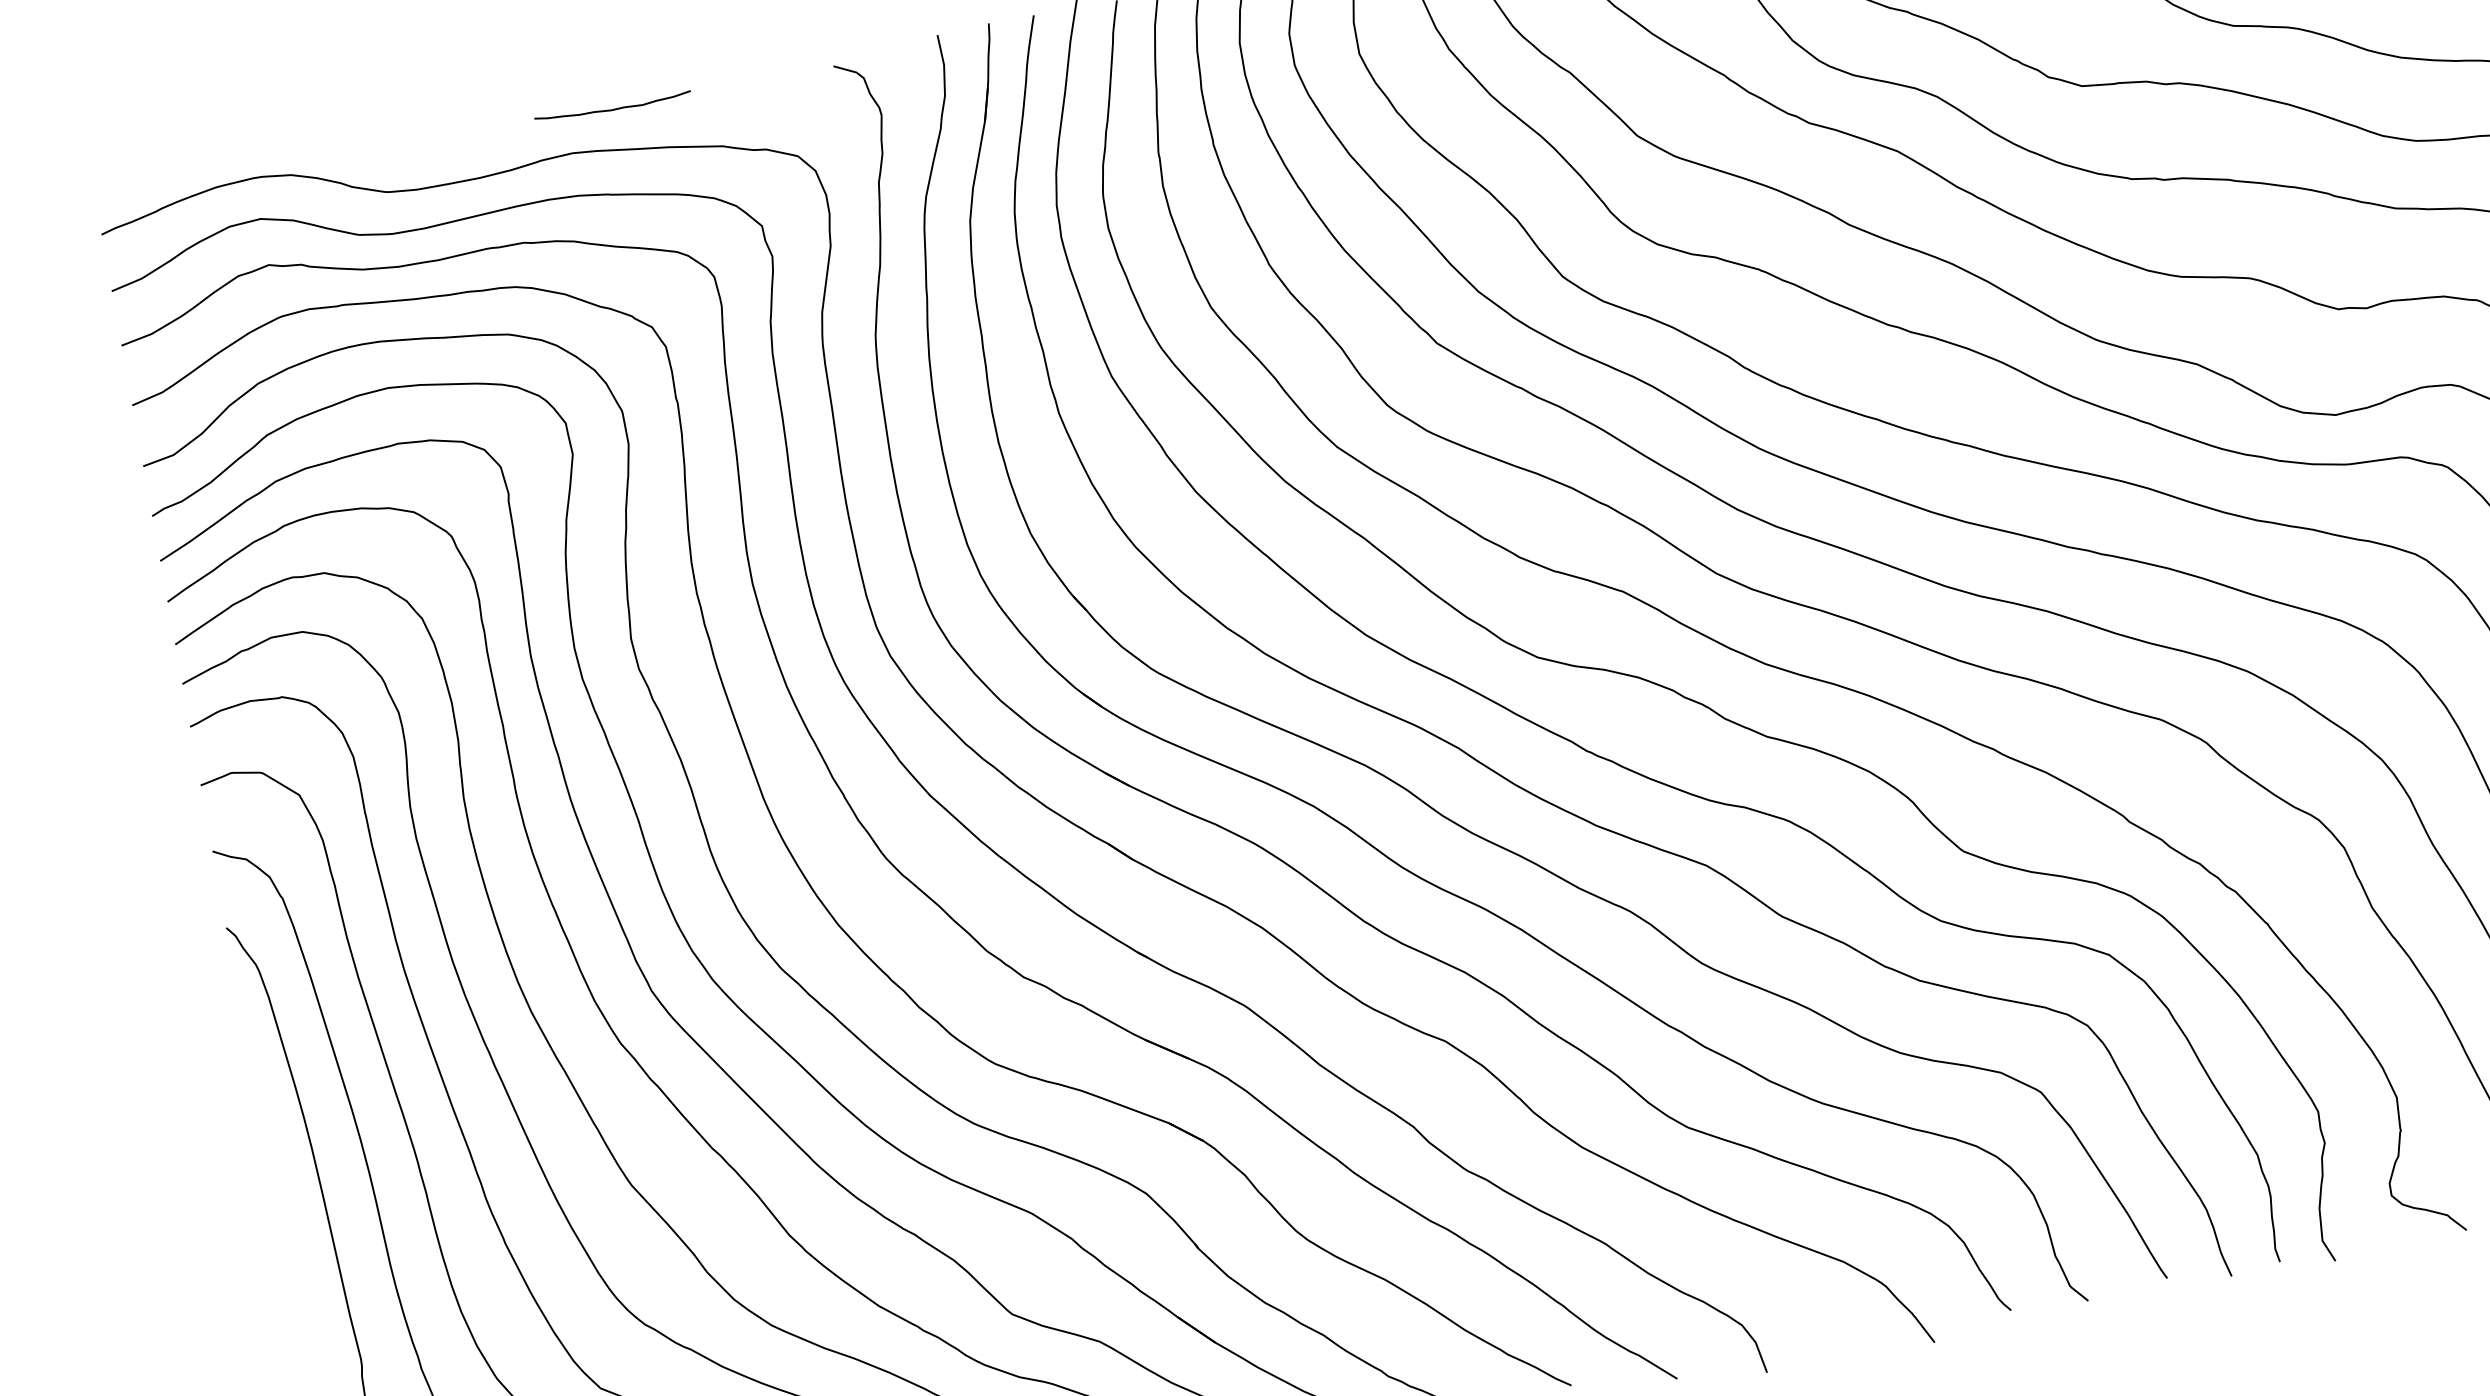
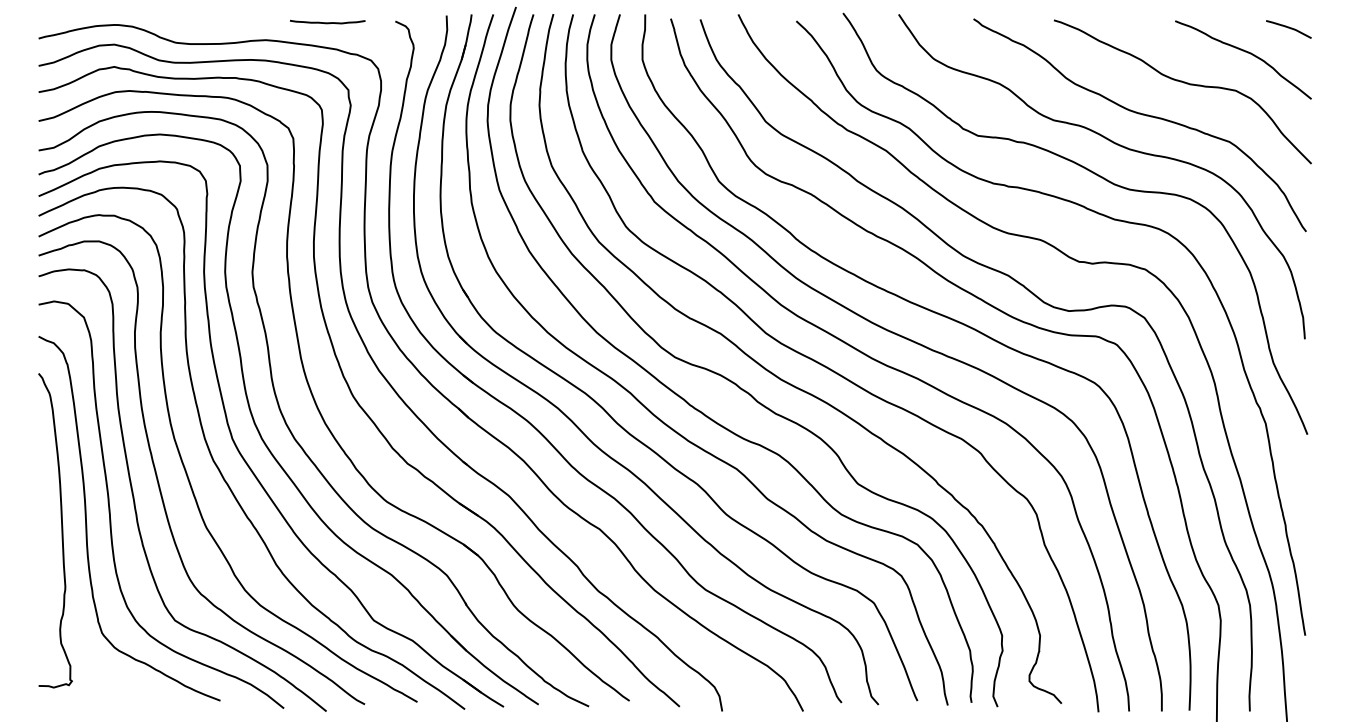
curve: (612, 108) -> (327, 22), moved

